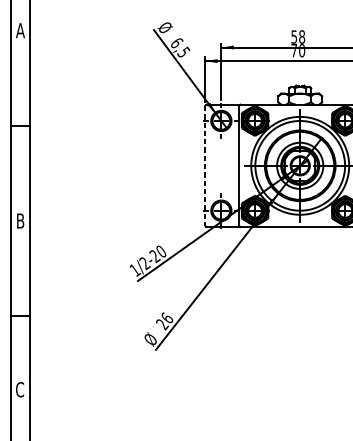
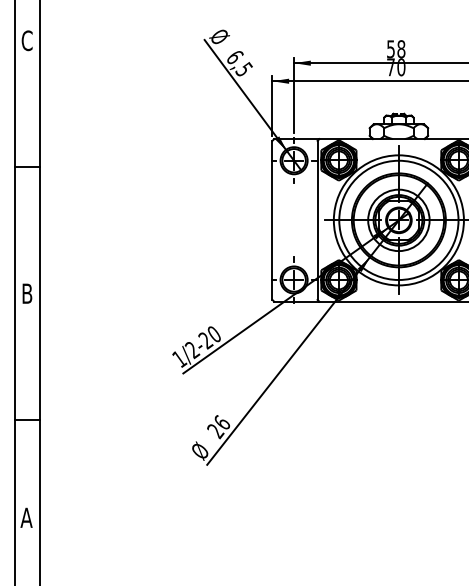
text: (20, 30) -> (27, 40), A -> C
line: (205, 165) -> (272, 220), dashed -> solid
text: (19, 389) -> (26, 517), C -> A

